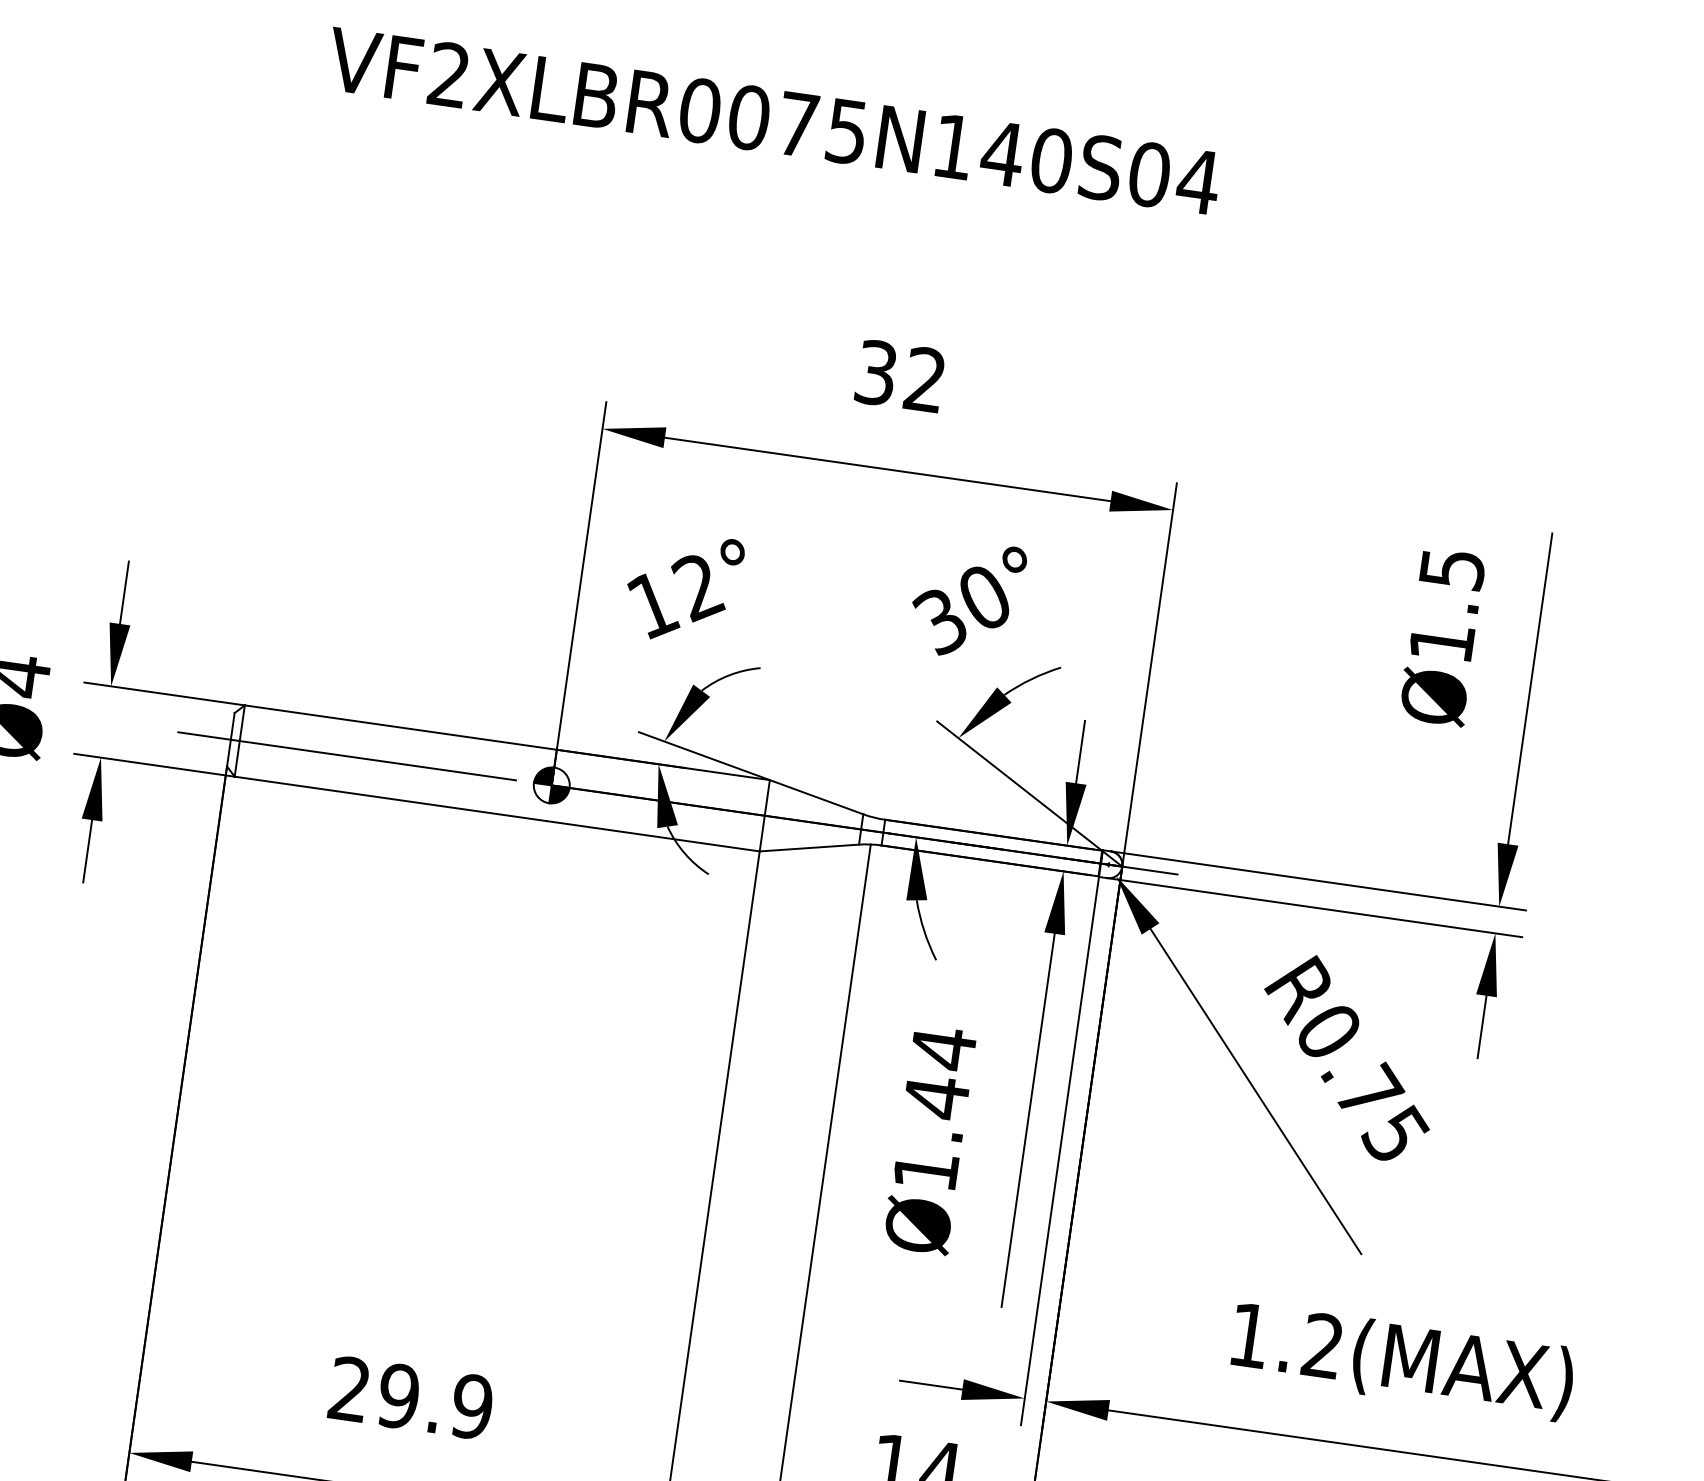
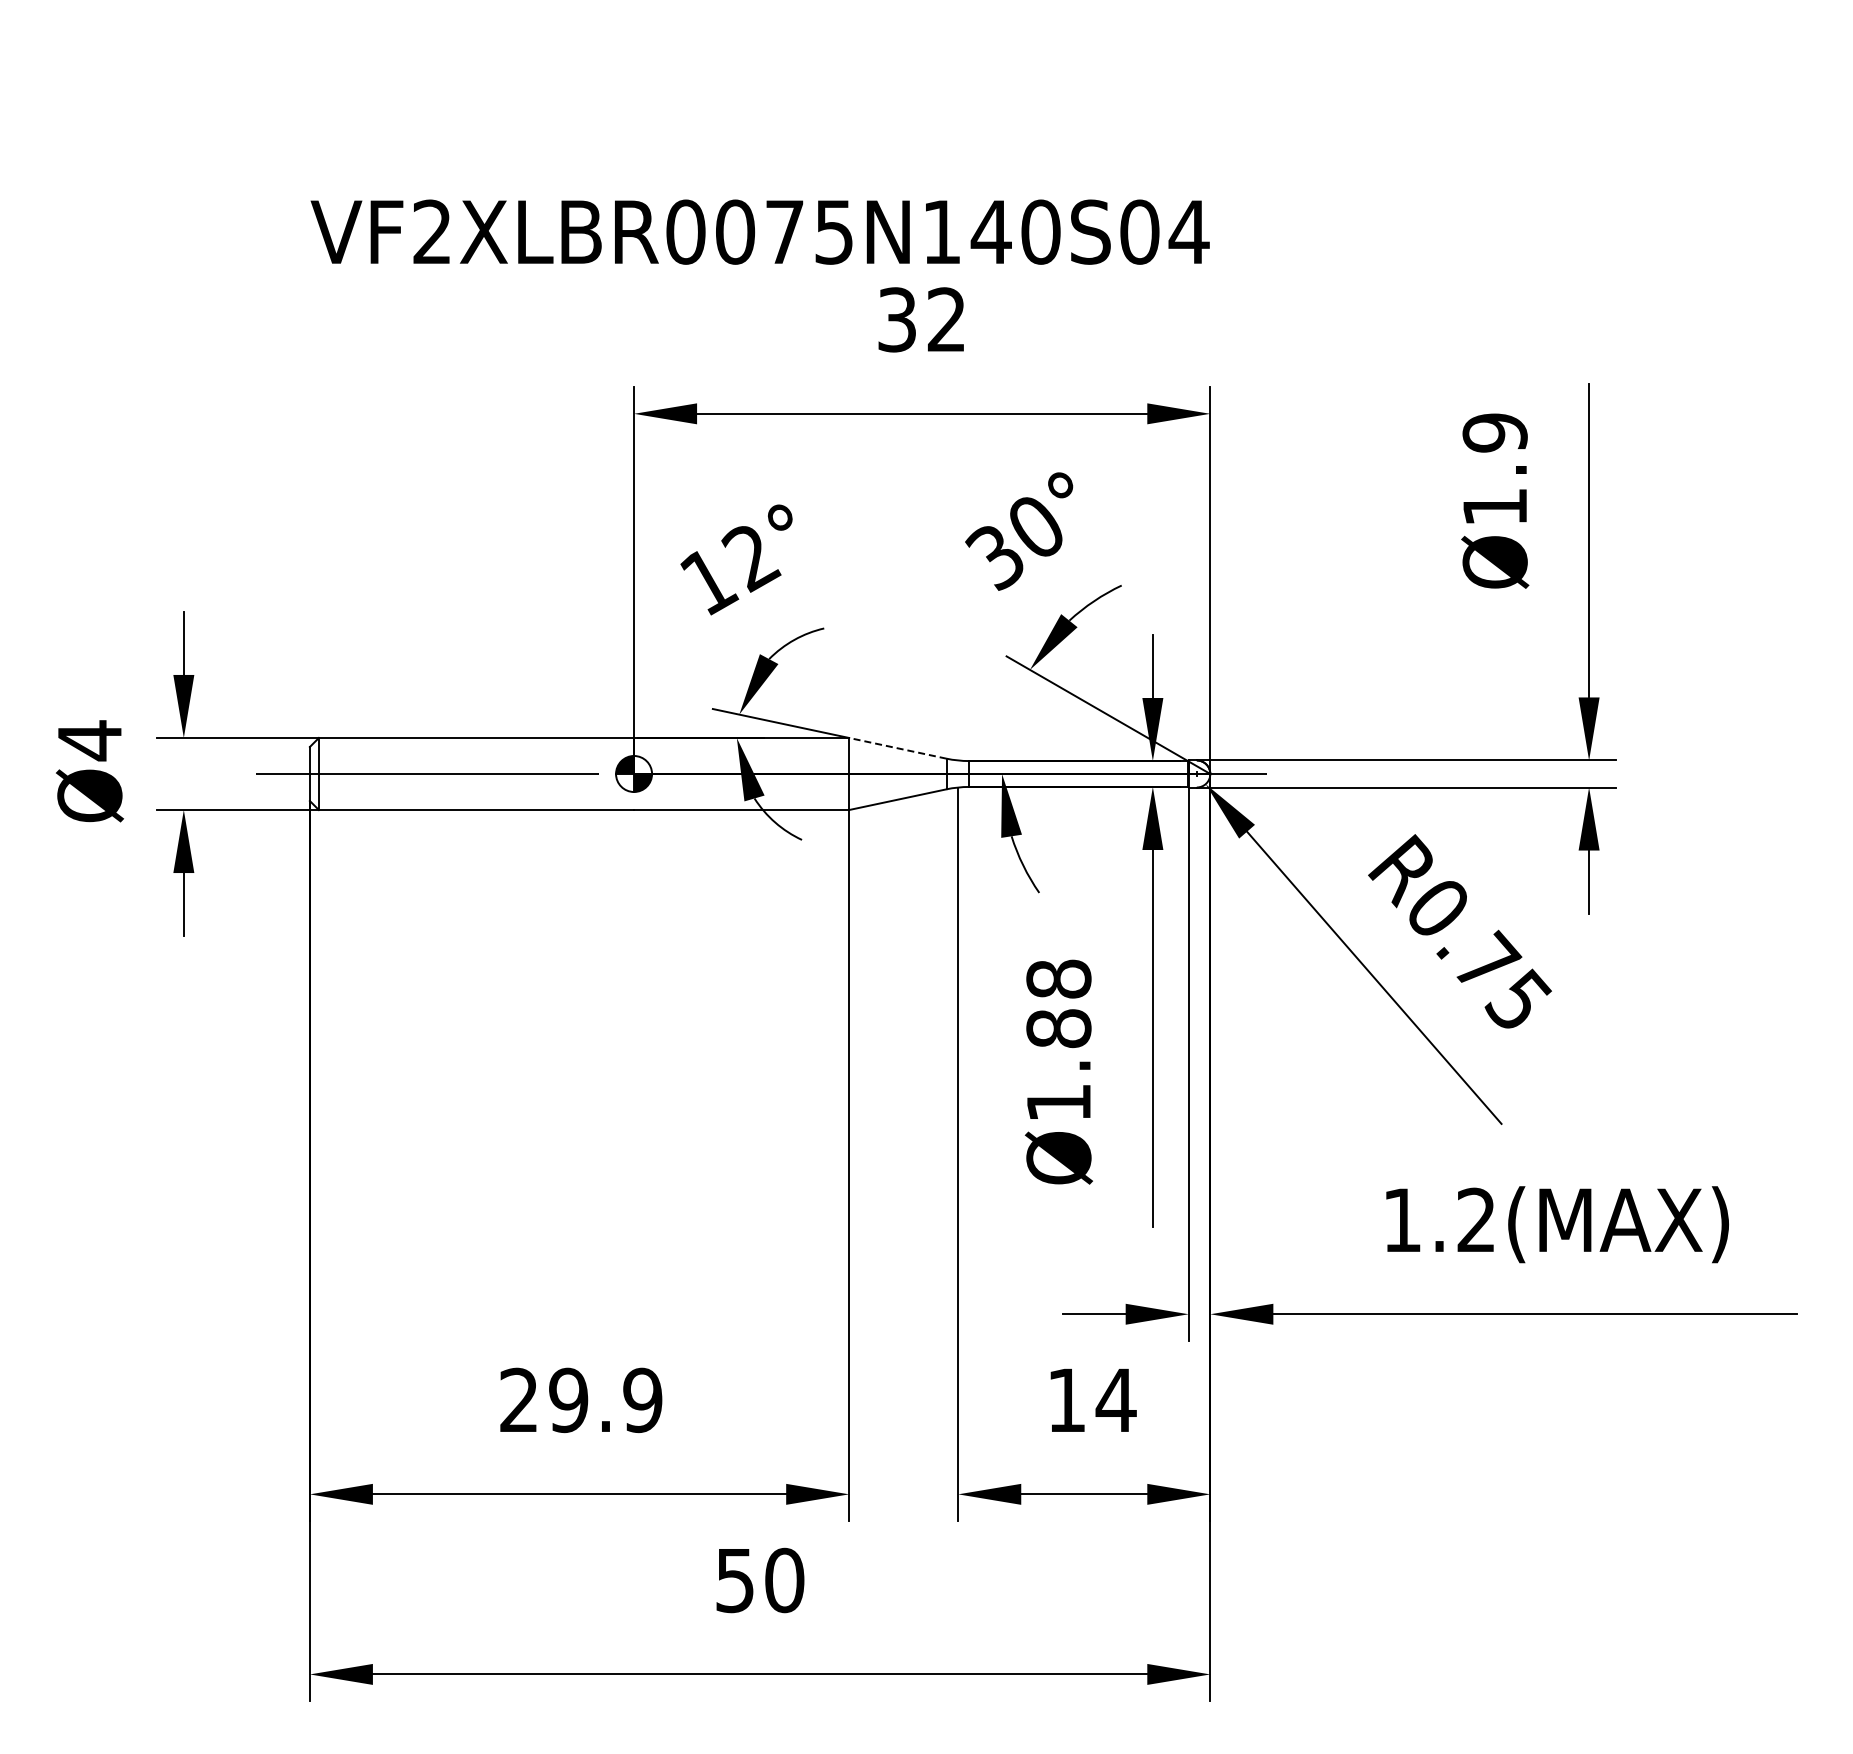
text: (773, 120) -> (759, 231), moved
text: (1451, 568) -> (1494, 432), Ø1.5 -> Ø1.9
line: (816, 797) -> (897, 748), solid -> dashed
text: (939, 1072) -> (1058, 1003), Ø1.44 -> Ø1.88

